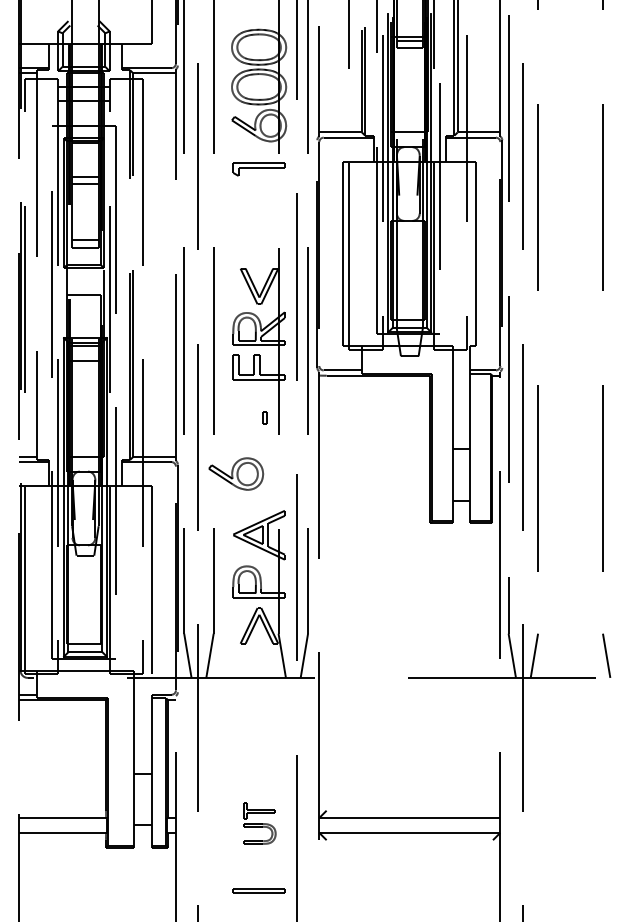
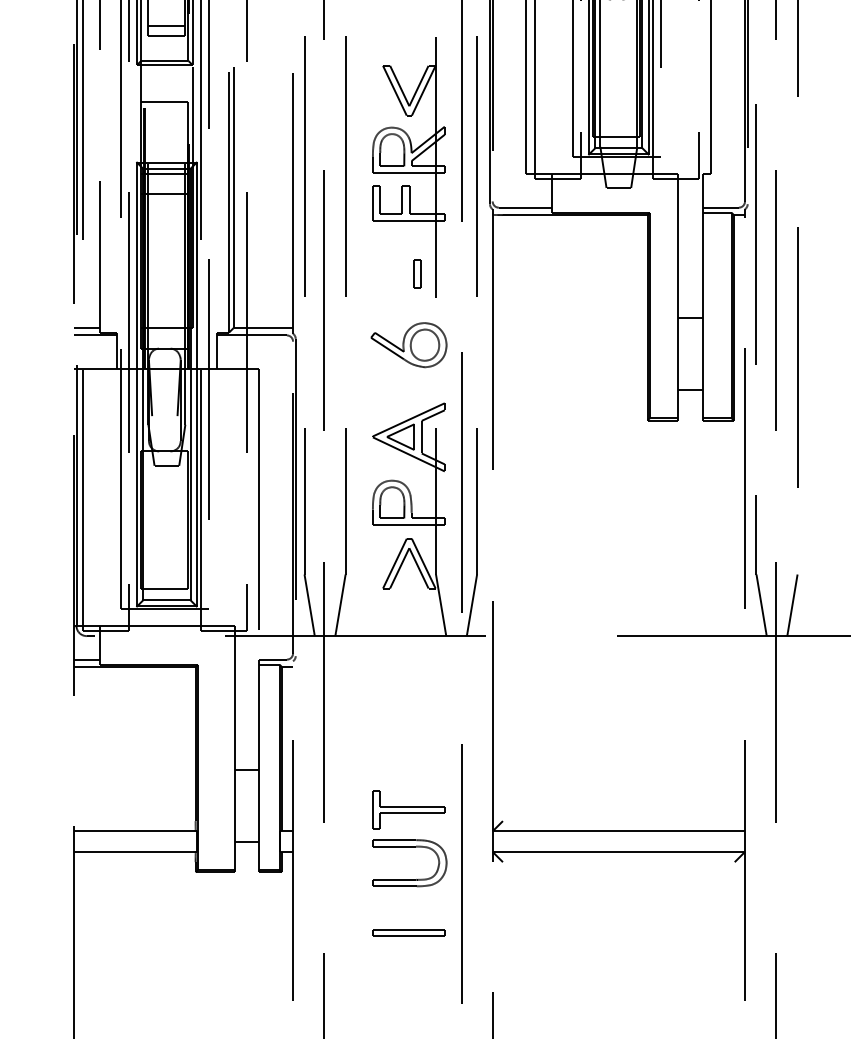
part: (264, 417) -> (416, 273), size x1.67
part: (236, 473) -> (409, 344), moved
part: (259, 823) -> (409, 838), size x1.67

